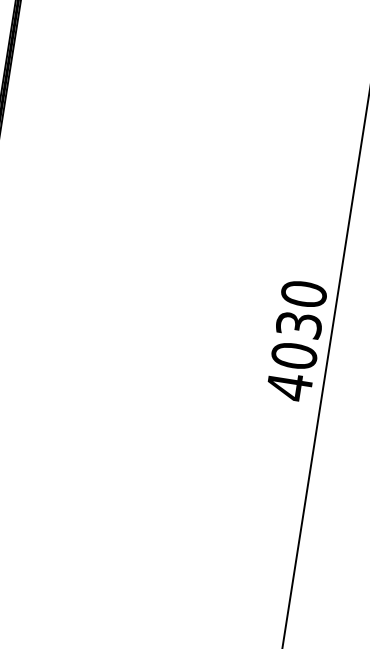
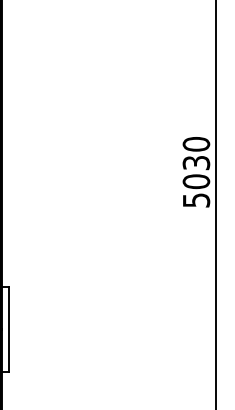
text: (289, 386) -> (196, 200), 4030 -> 5030

